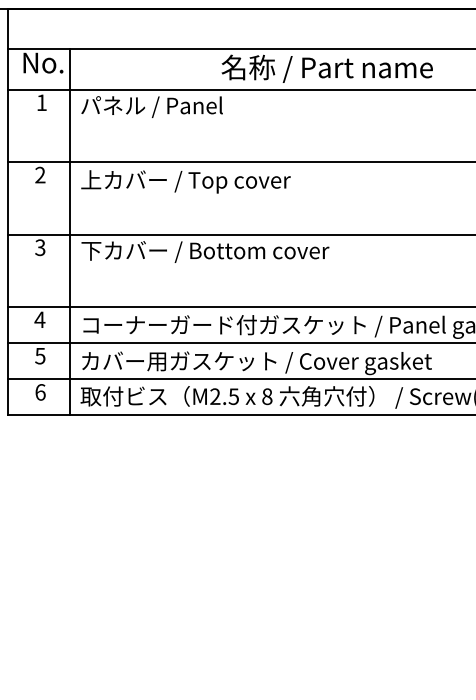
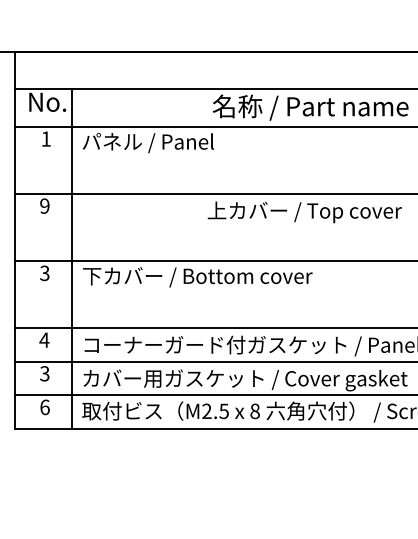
text: (40, 175) -> (44, 206), 2 -> 9
text: (185, 181) -> (304, 212), moved
text: (40, 355) -> (44, 373), 5 -> 3

